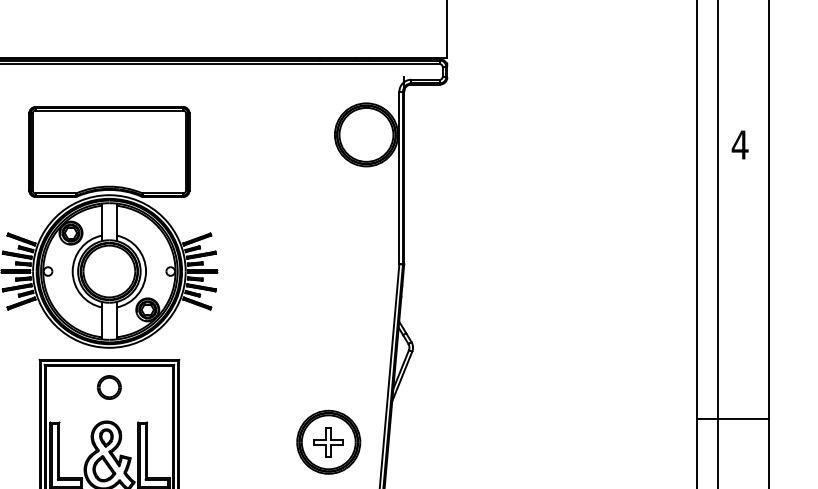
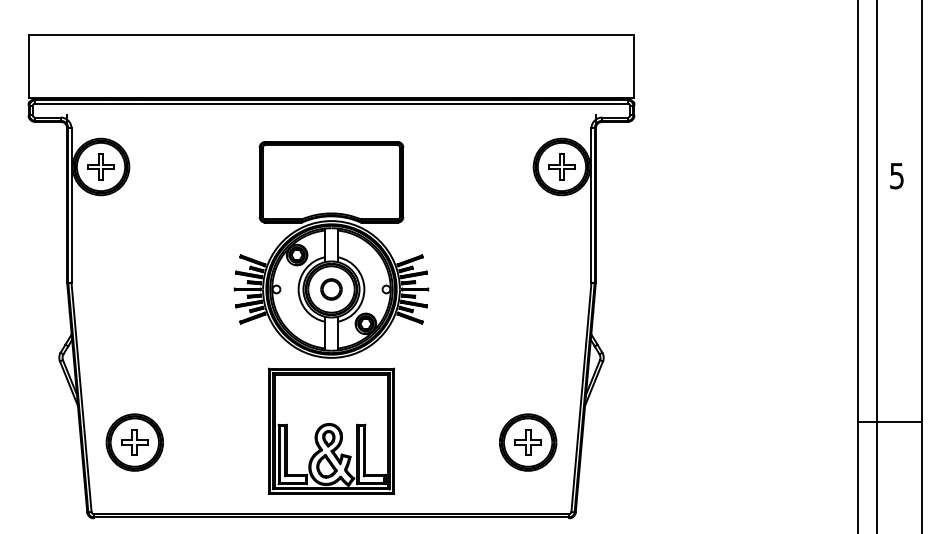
part: (365, 134) -> (561, 166), added
text: (739, 145) -> (896, 176), 4 -> 5
part: (109, 387) -> (331, 289), moved

